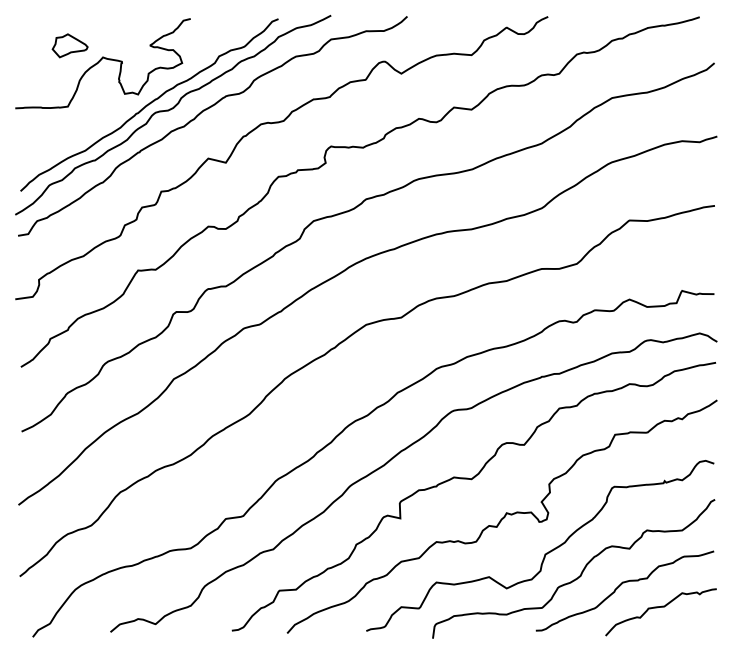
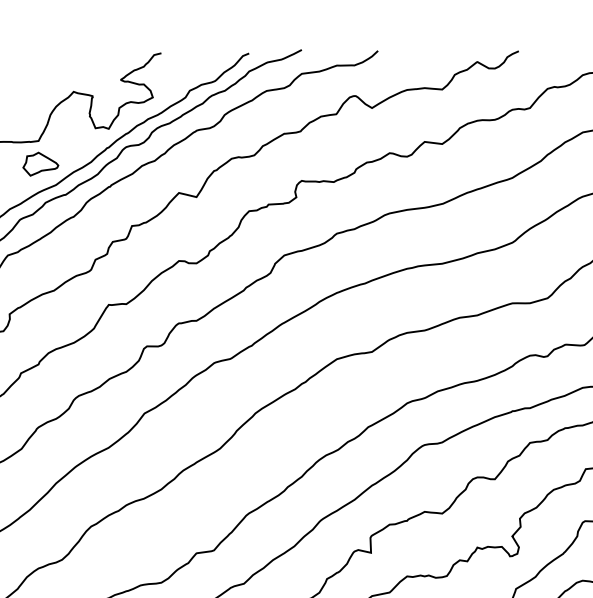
part: (69, 45) -> (40, 163), moved

